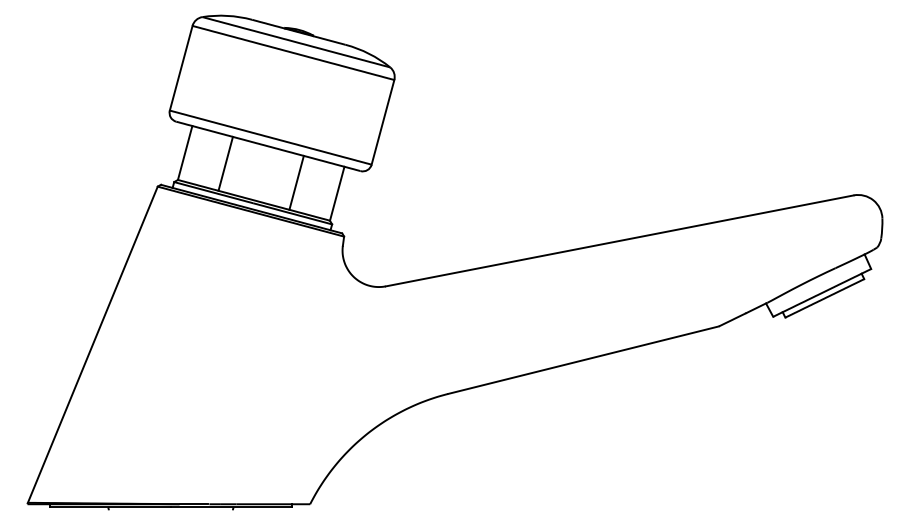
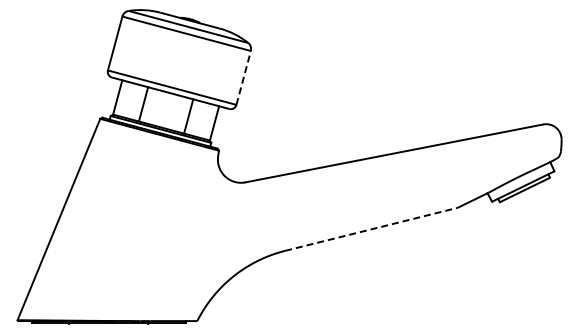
line: (382, 121) -> (243, 77), solid -> dashed
line: (583, 360) -> (371, 229), solid -> dashed

